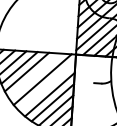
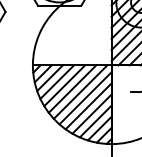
line: (34, 75) -> (72, 88), added
line: (47, 86) -> (85, 98), added

